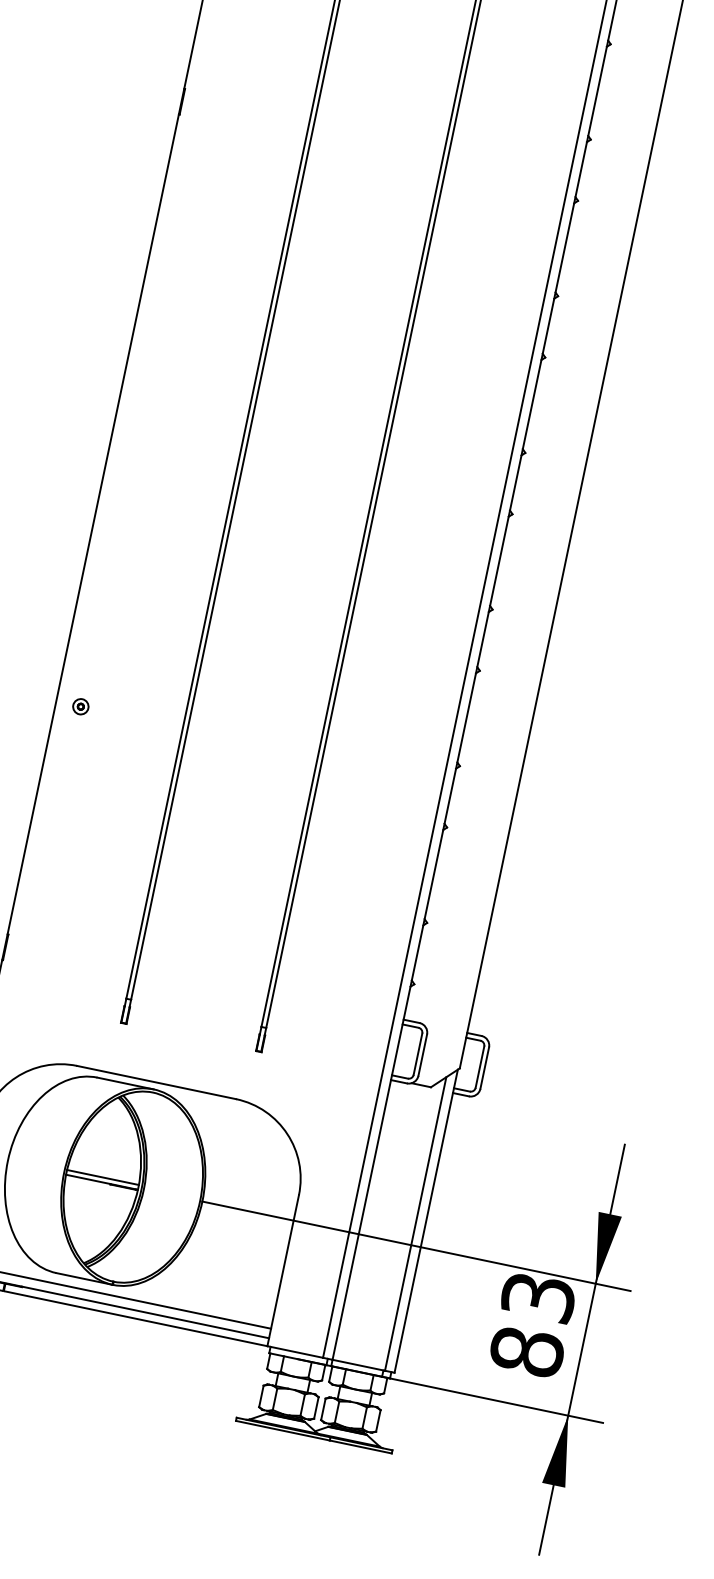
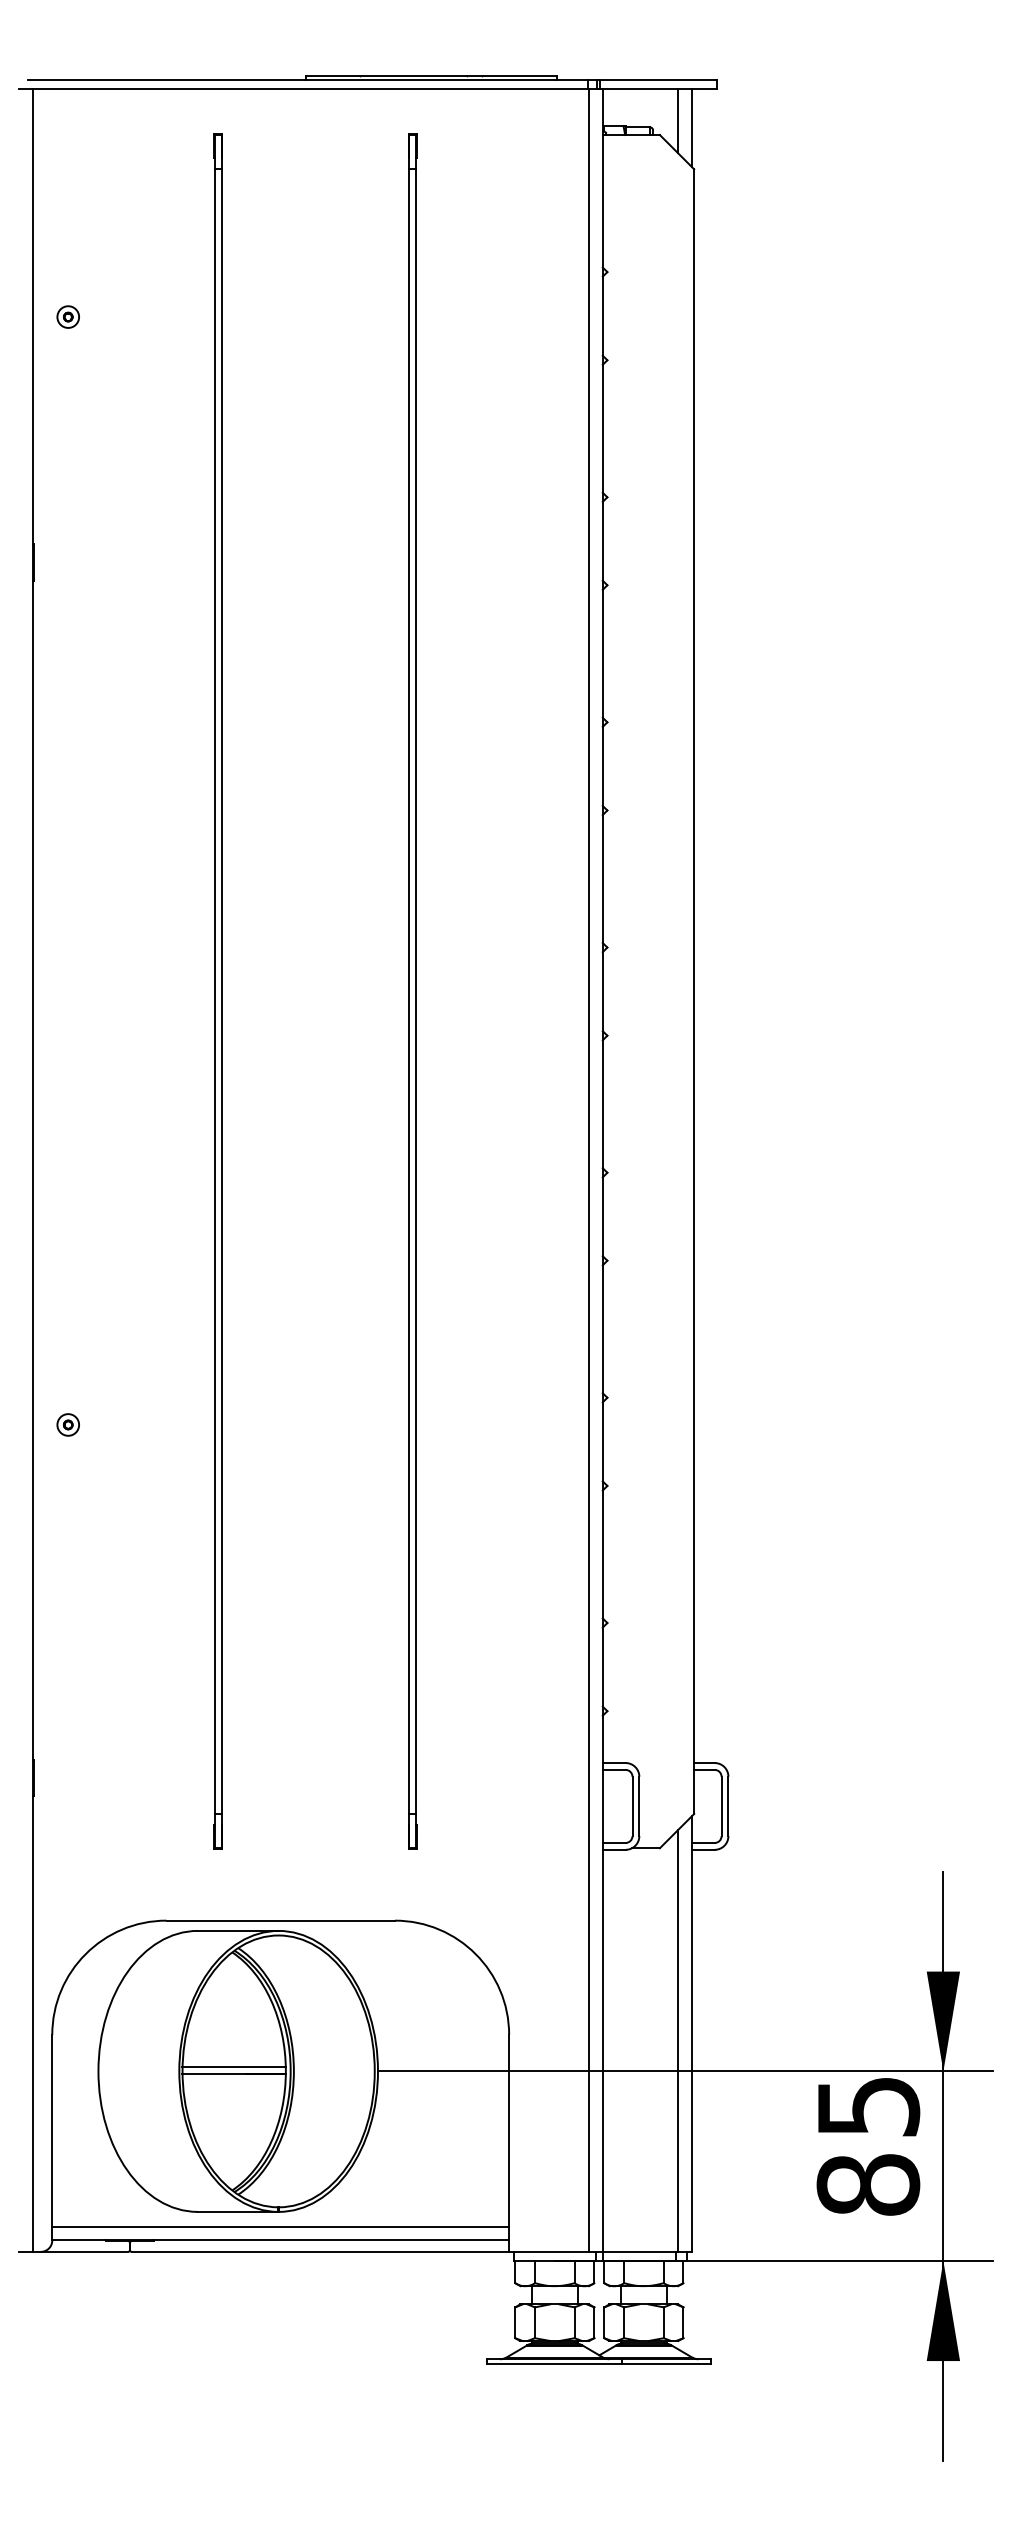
text: (537, 1297) -> (867, 2106), 83 -> 85

